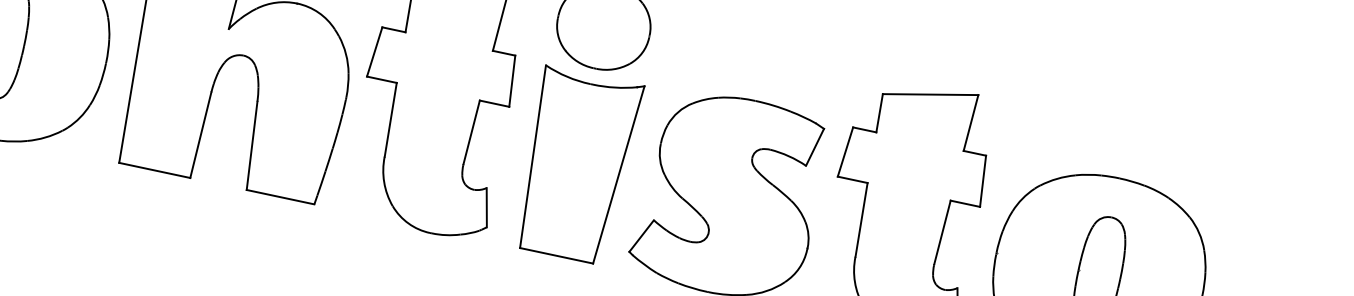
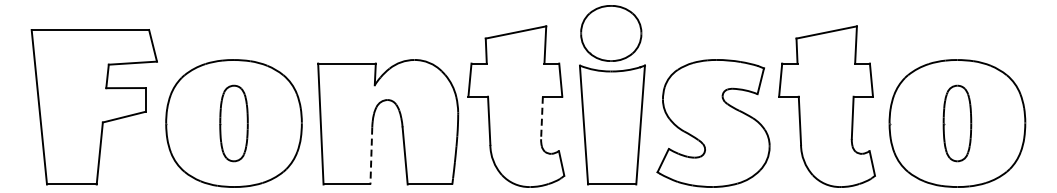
line: (470, 133) -> (541, 118), solid -> dashed
line: (200, 135) -> (371, 156), solid -> dashed

